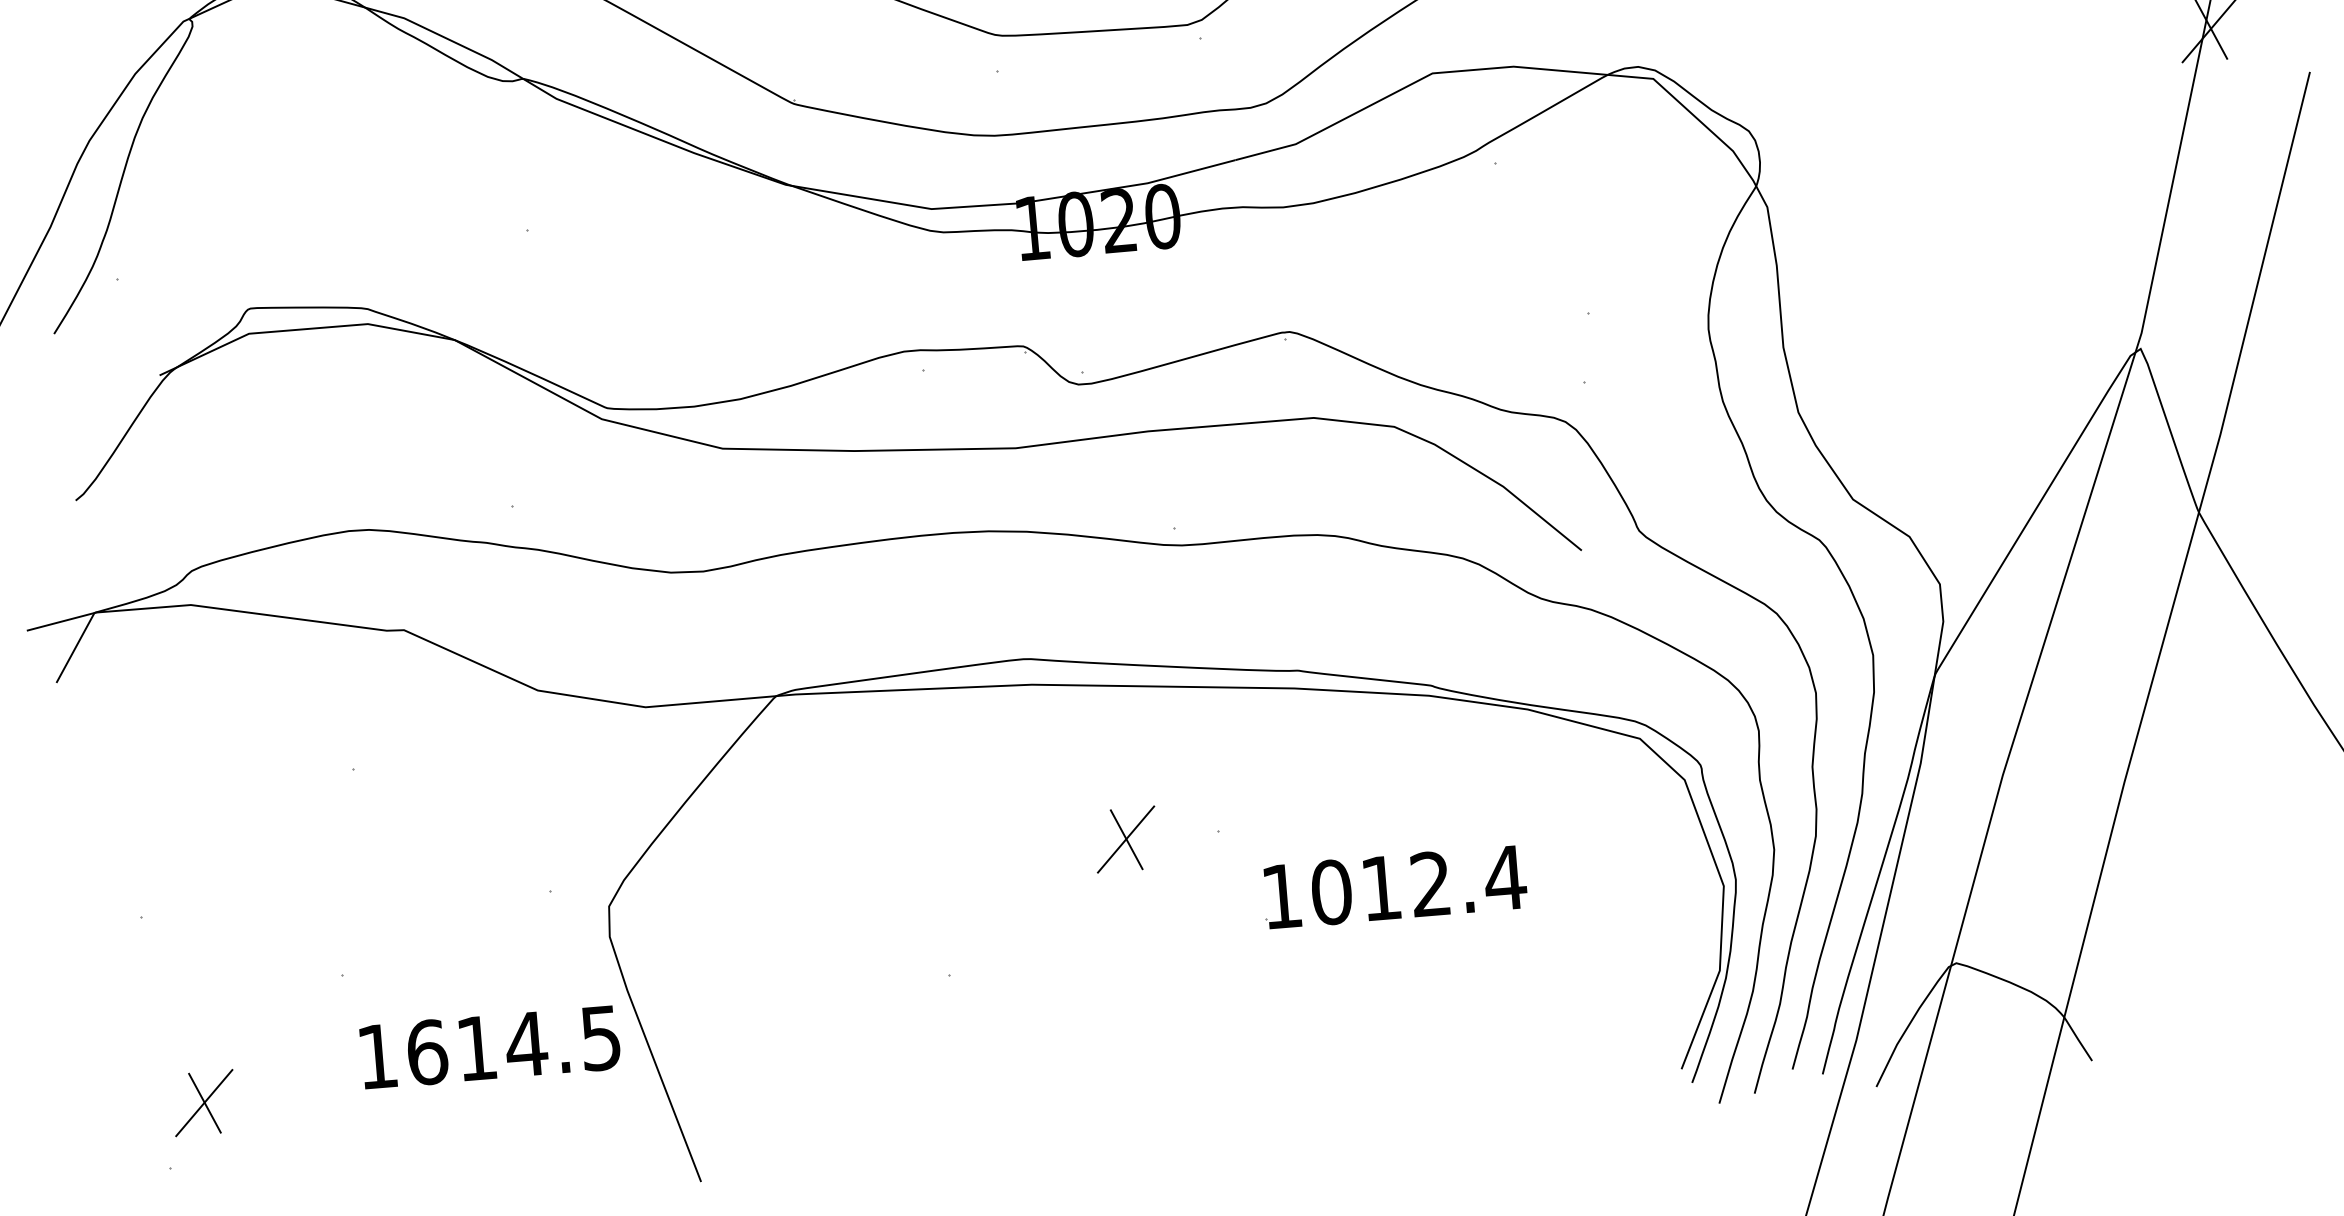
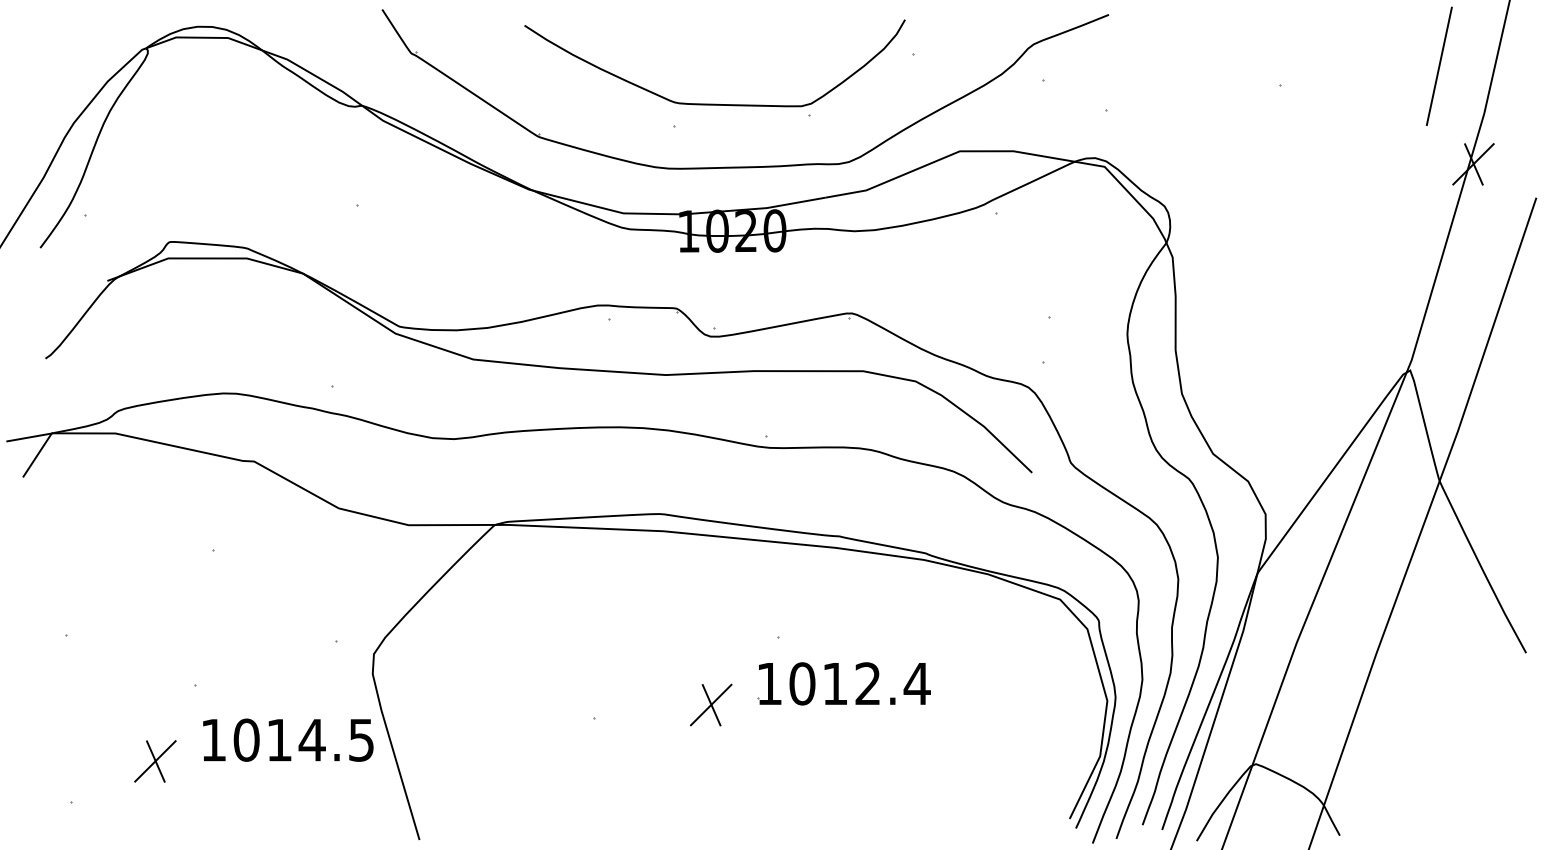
part: (1124, 838) -> (710, 704), moved
part: (1393, 886) -> (843, 683), moved
text: (426, 1051) -> (246, 739), 1614.5 -> 1014.5
part: (204, 1103) -> (155, 761), moved

